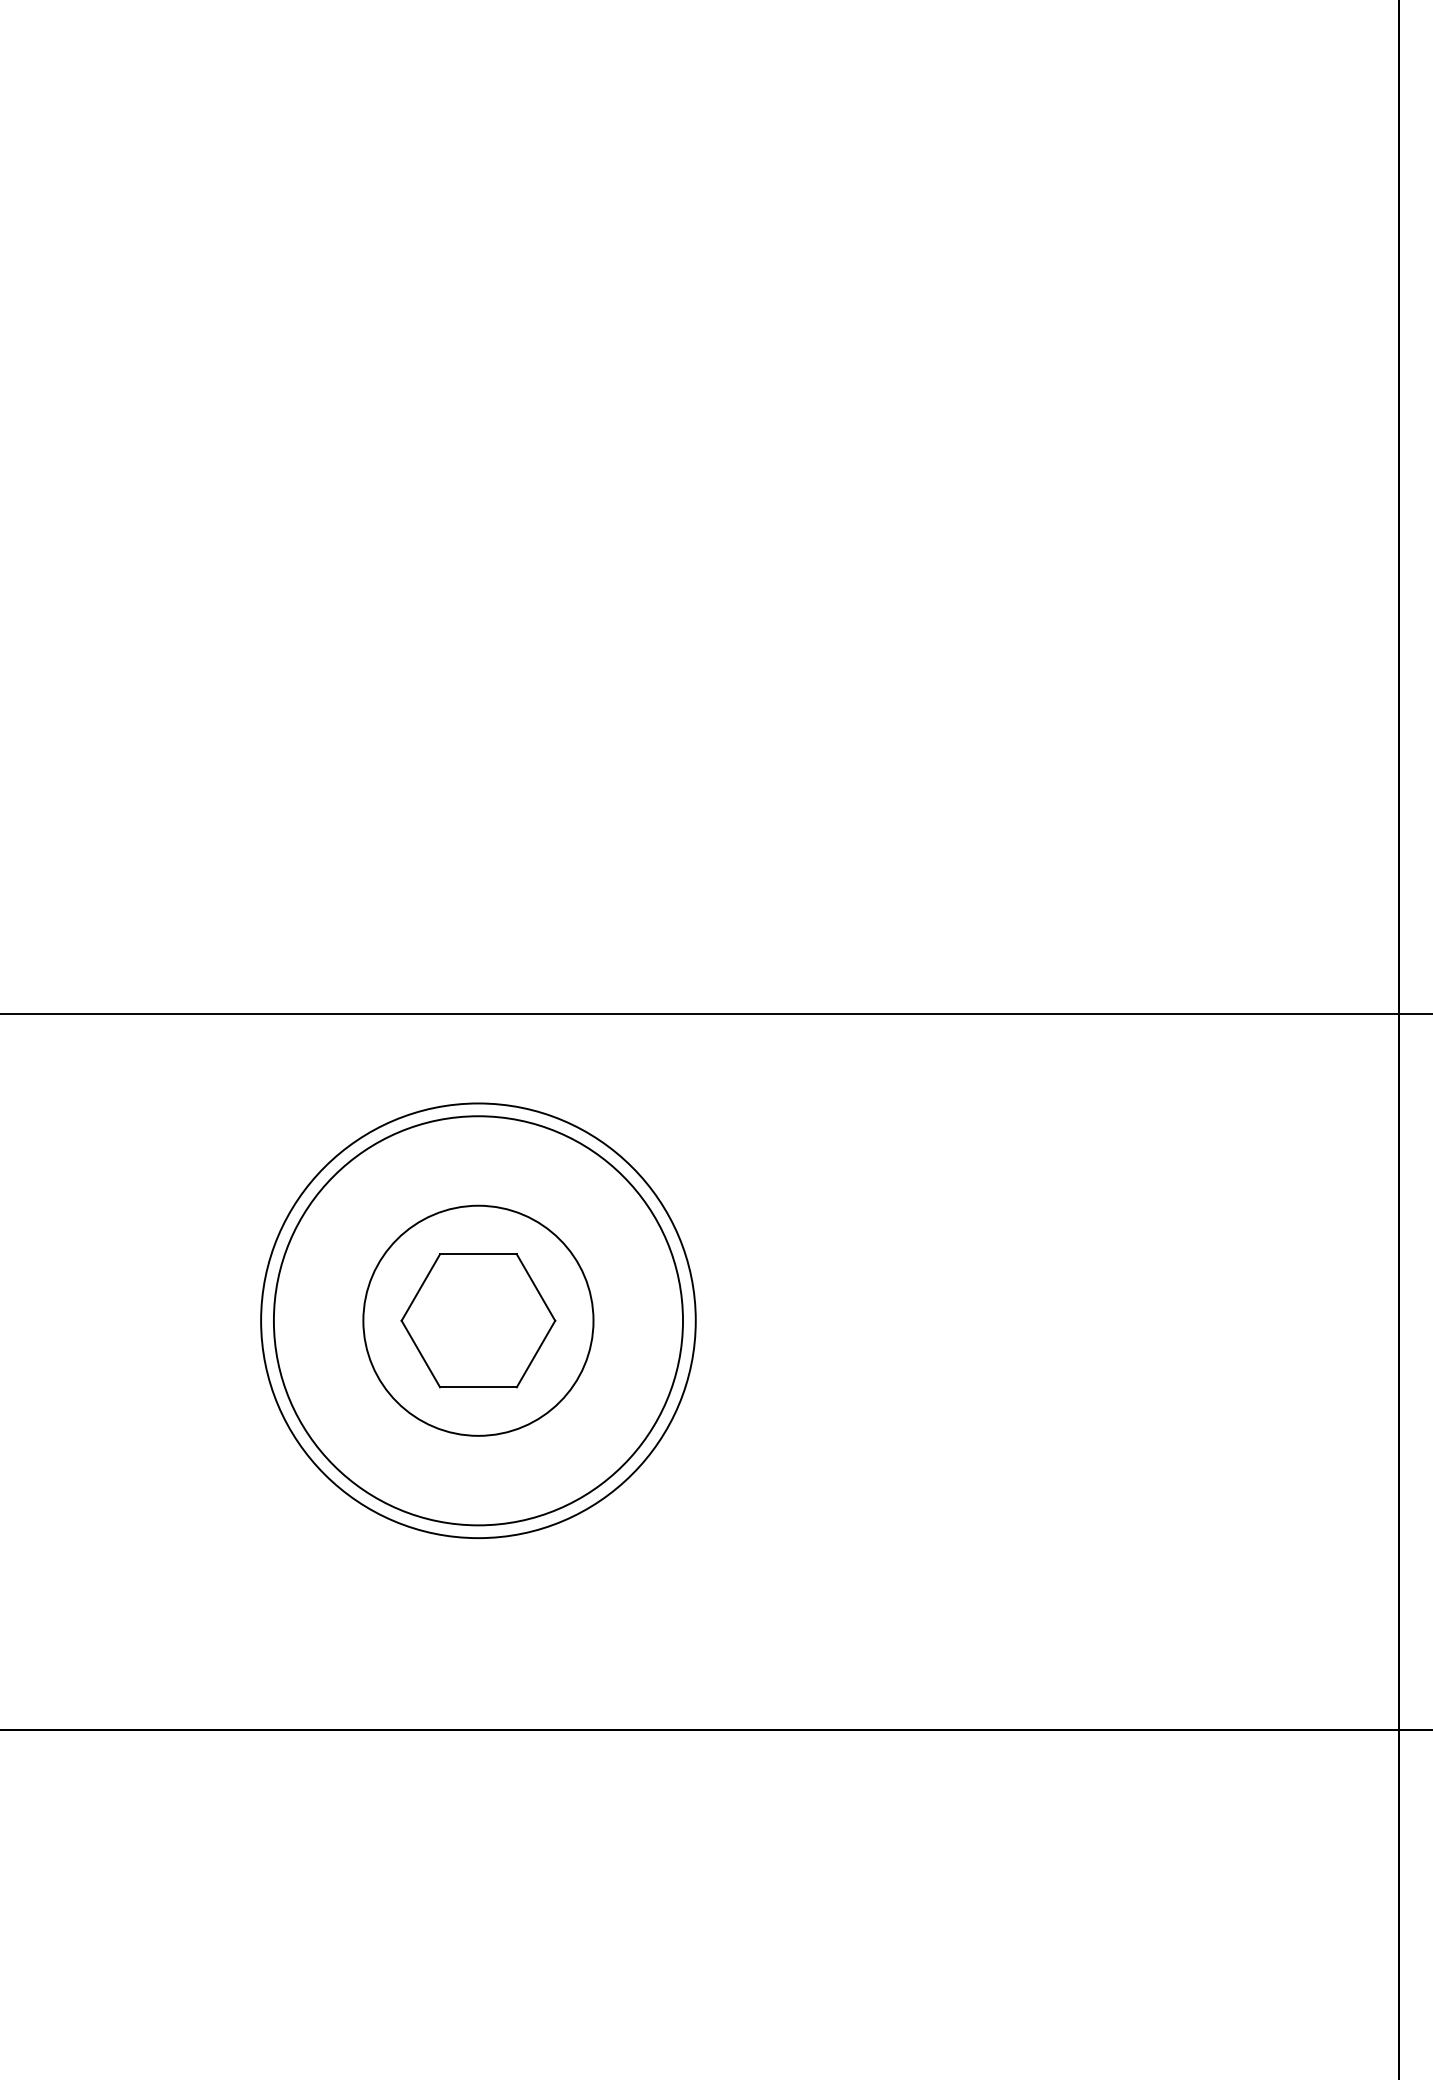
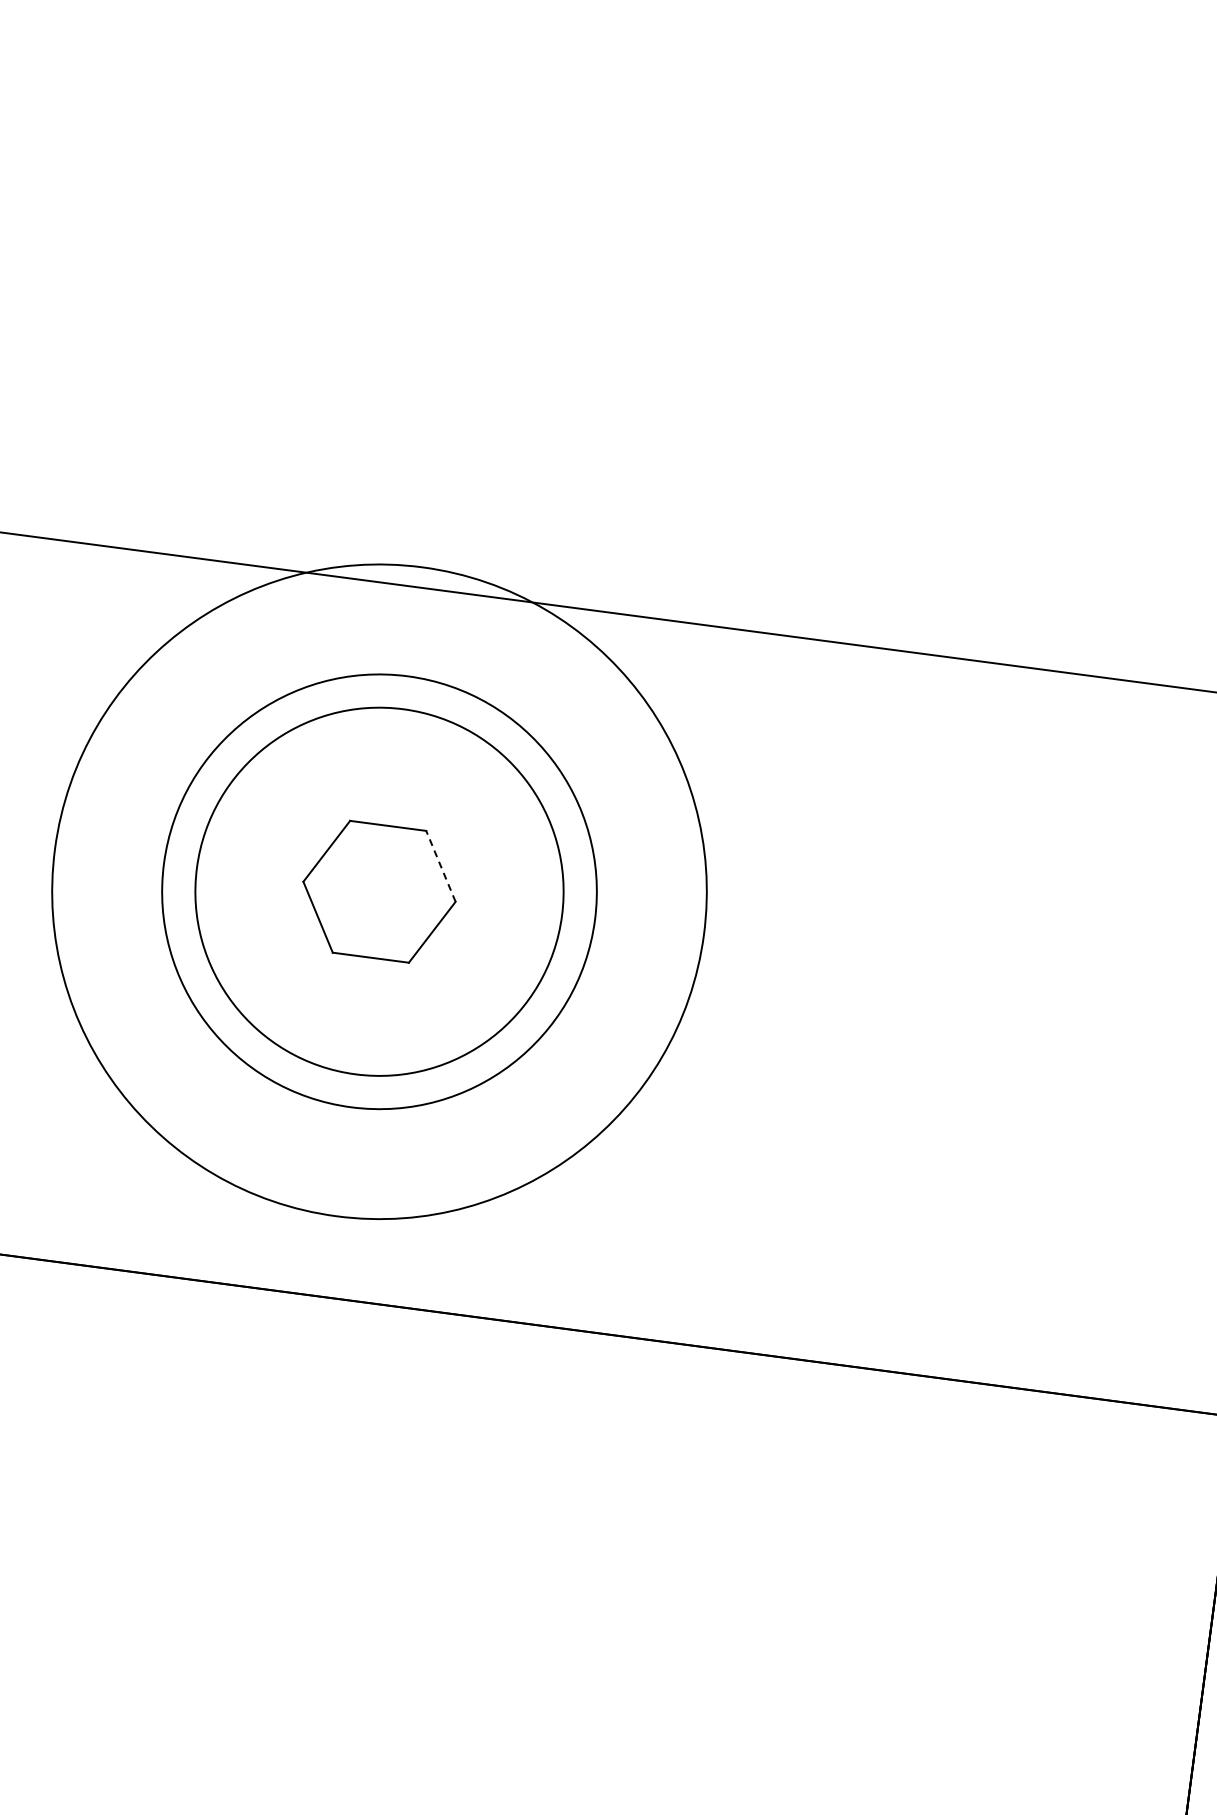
line: (535, 1287) -> (440, 866), solid -> dashed
circle: (478, 1320) -> (379, 891), size x1.6
circle: (478, 1320) -> (379, 891), size x1.6

